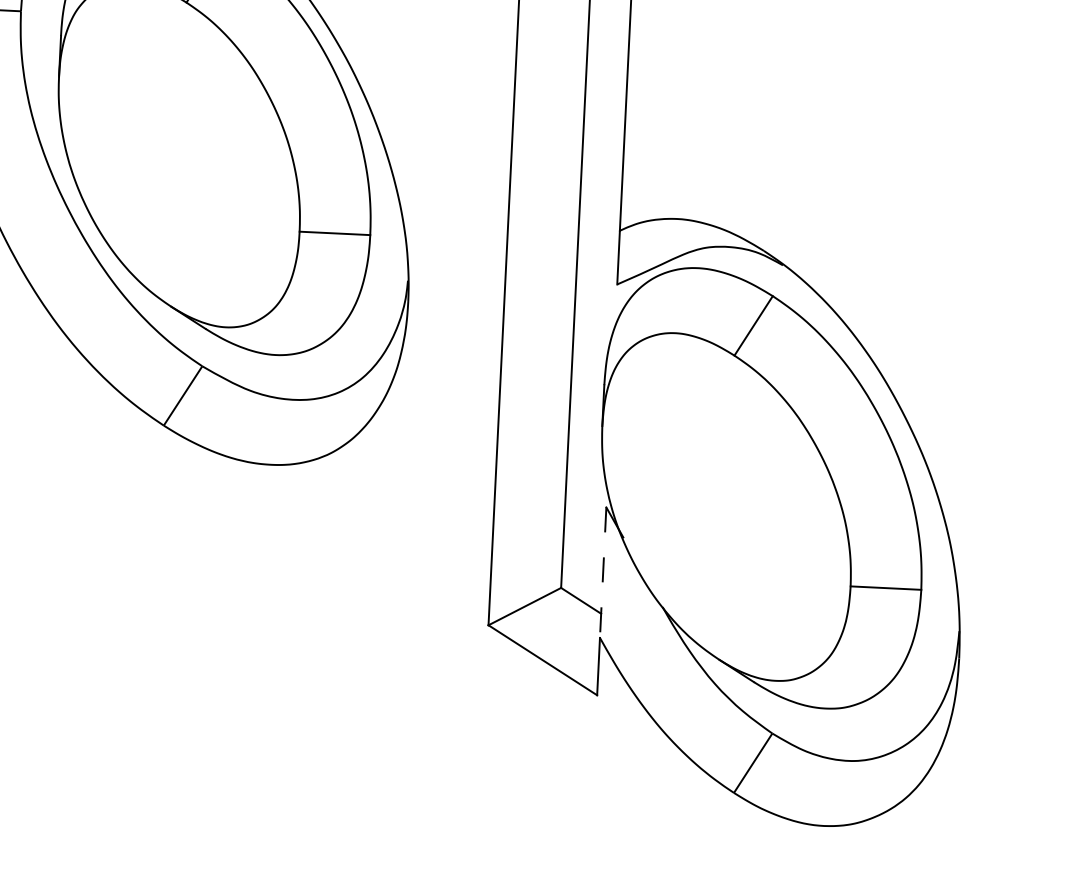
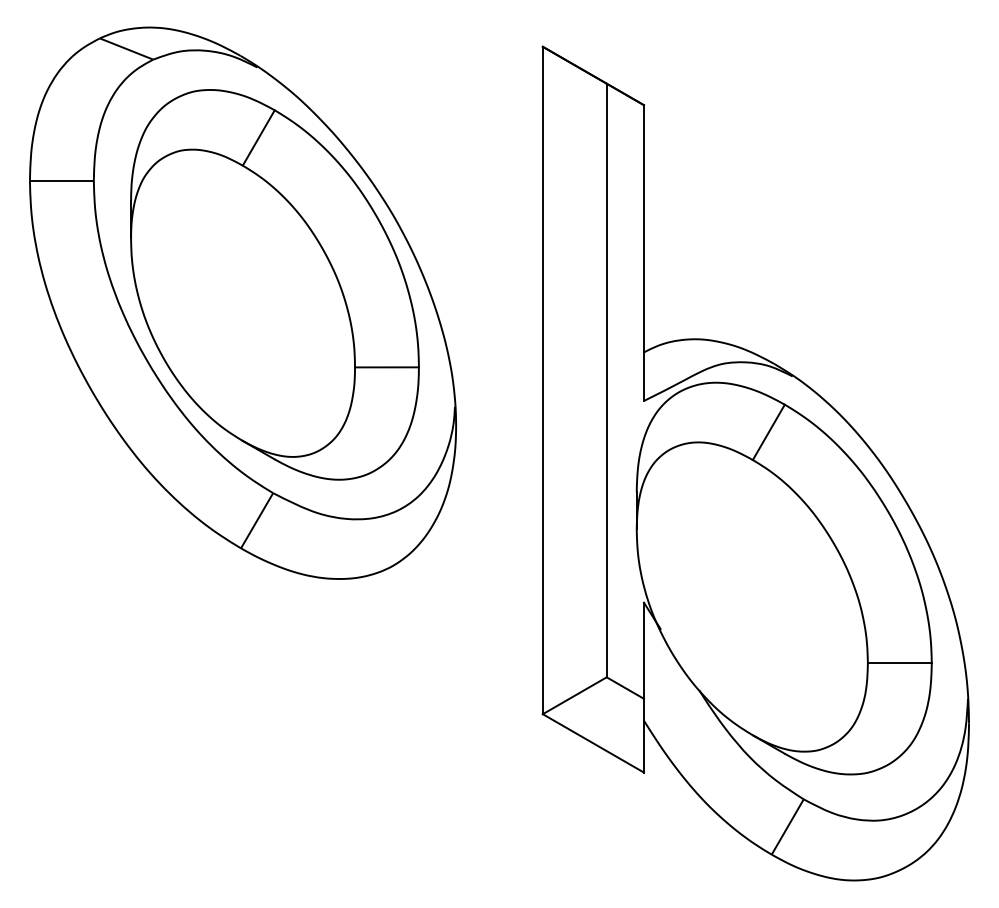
line: (602, 573) -> (643, 662), dashed -> solid

